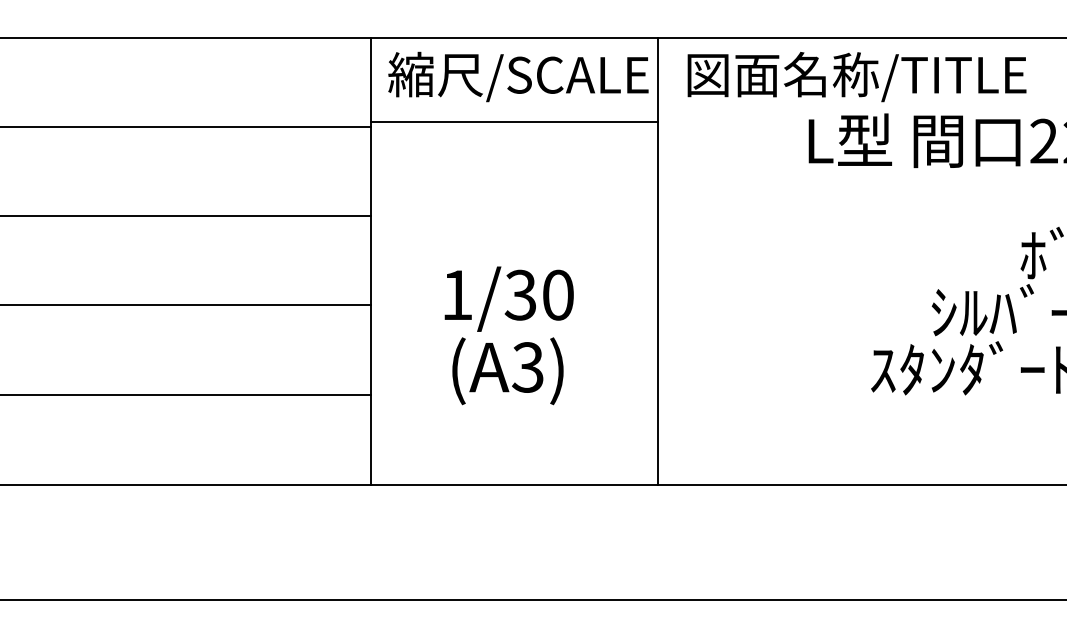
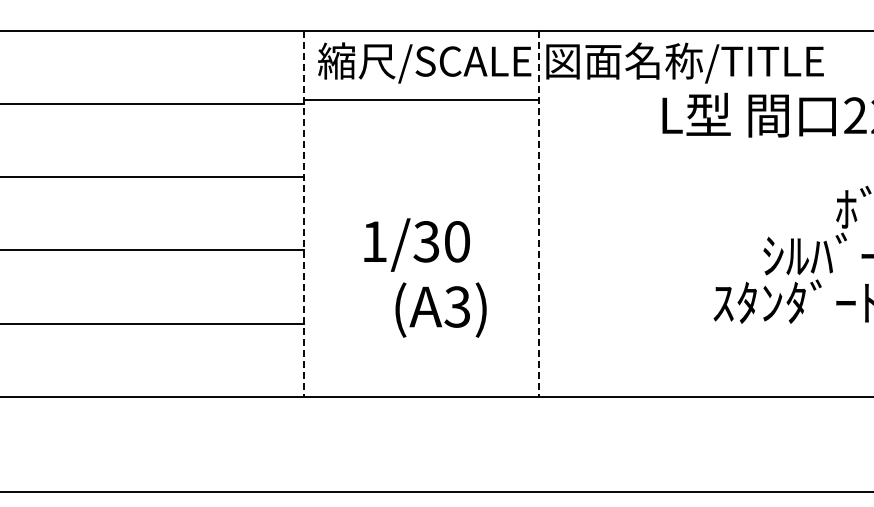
text: (856, 76) -> (684, 62), moved
line: (370, 261) -> (303, 214), solid -> dashed
line: (657, 261) -> (538, 214), solid -> dashed
text: (507, 370) -> (440, 309), moved

